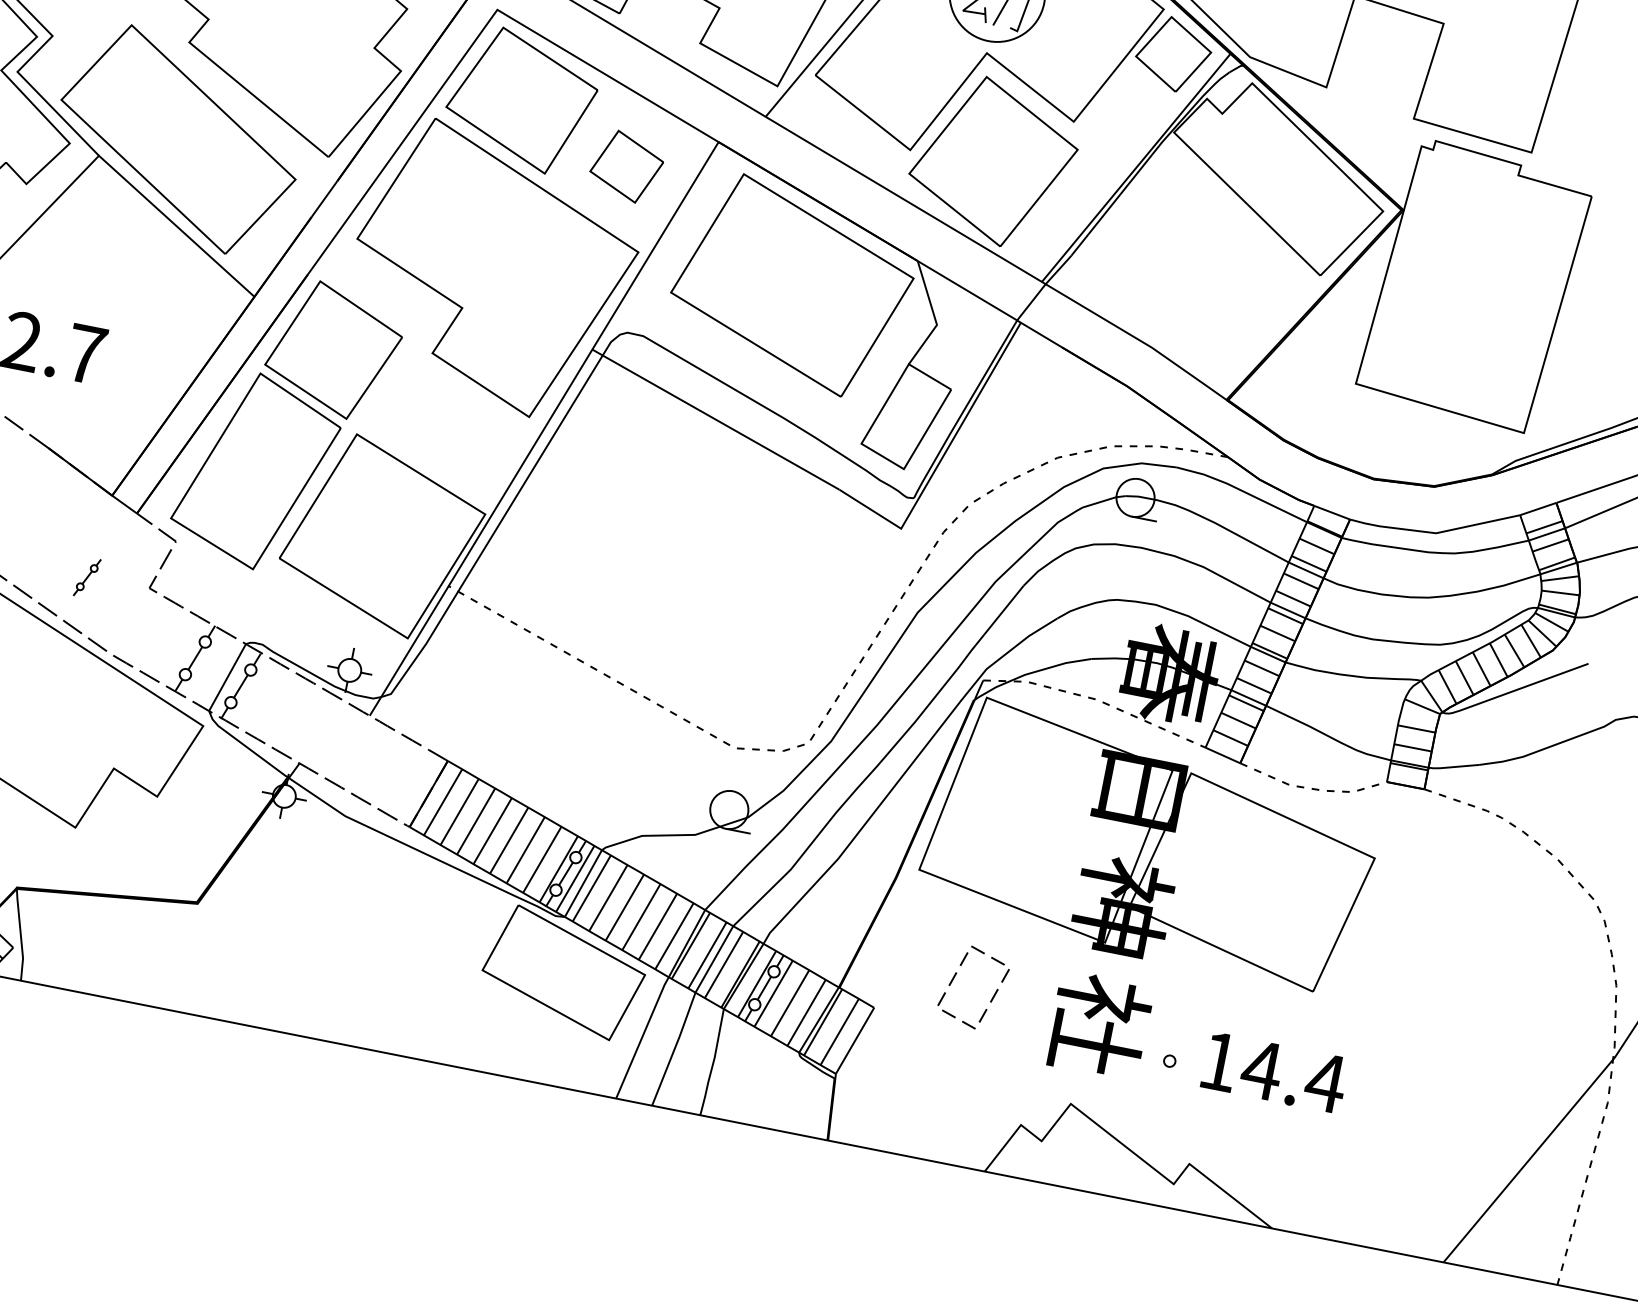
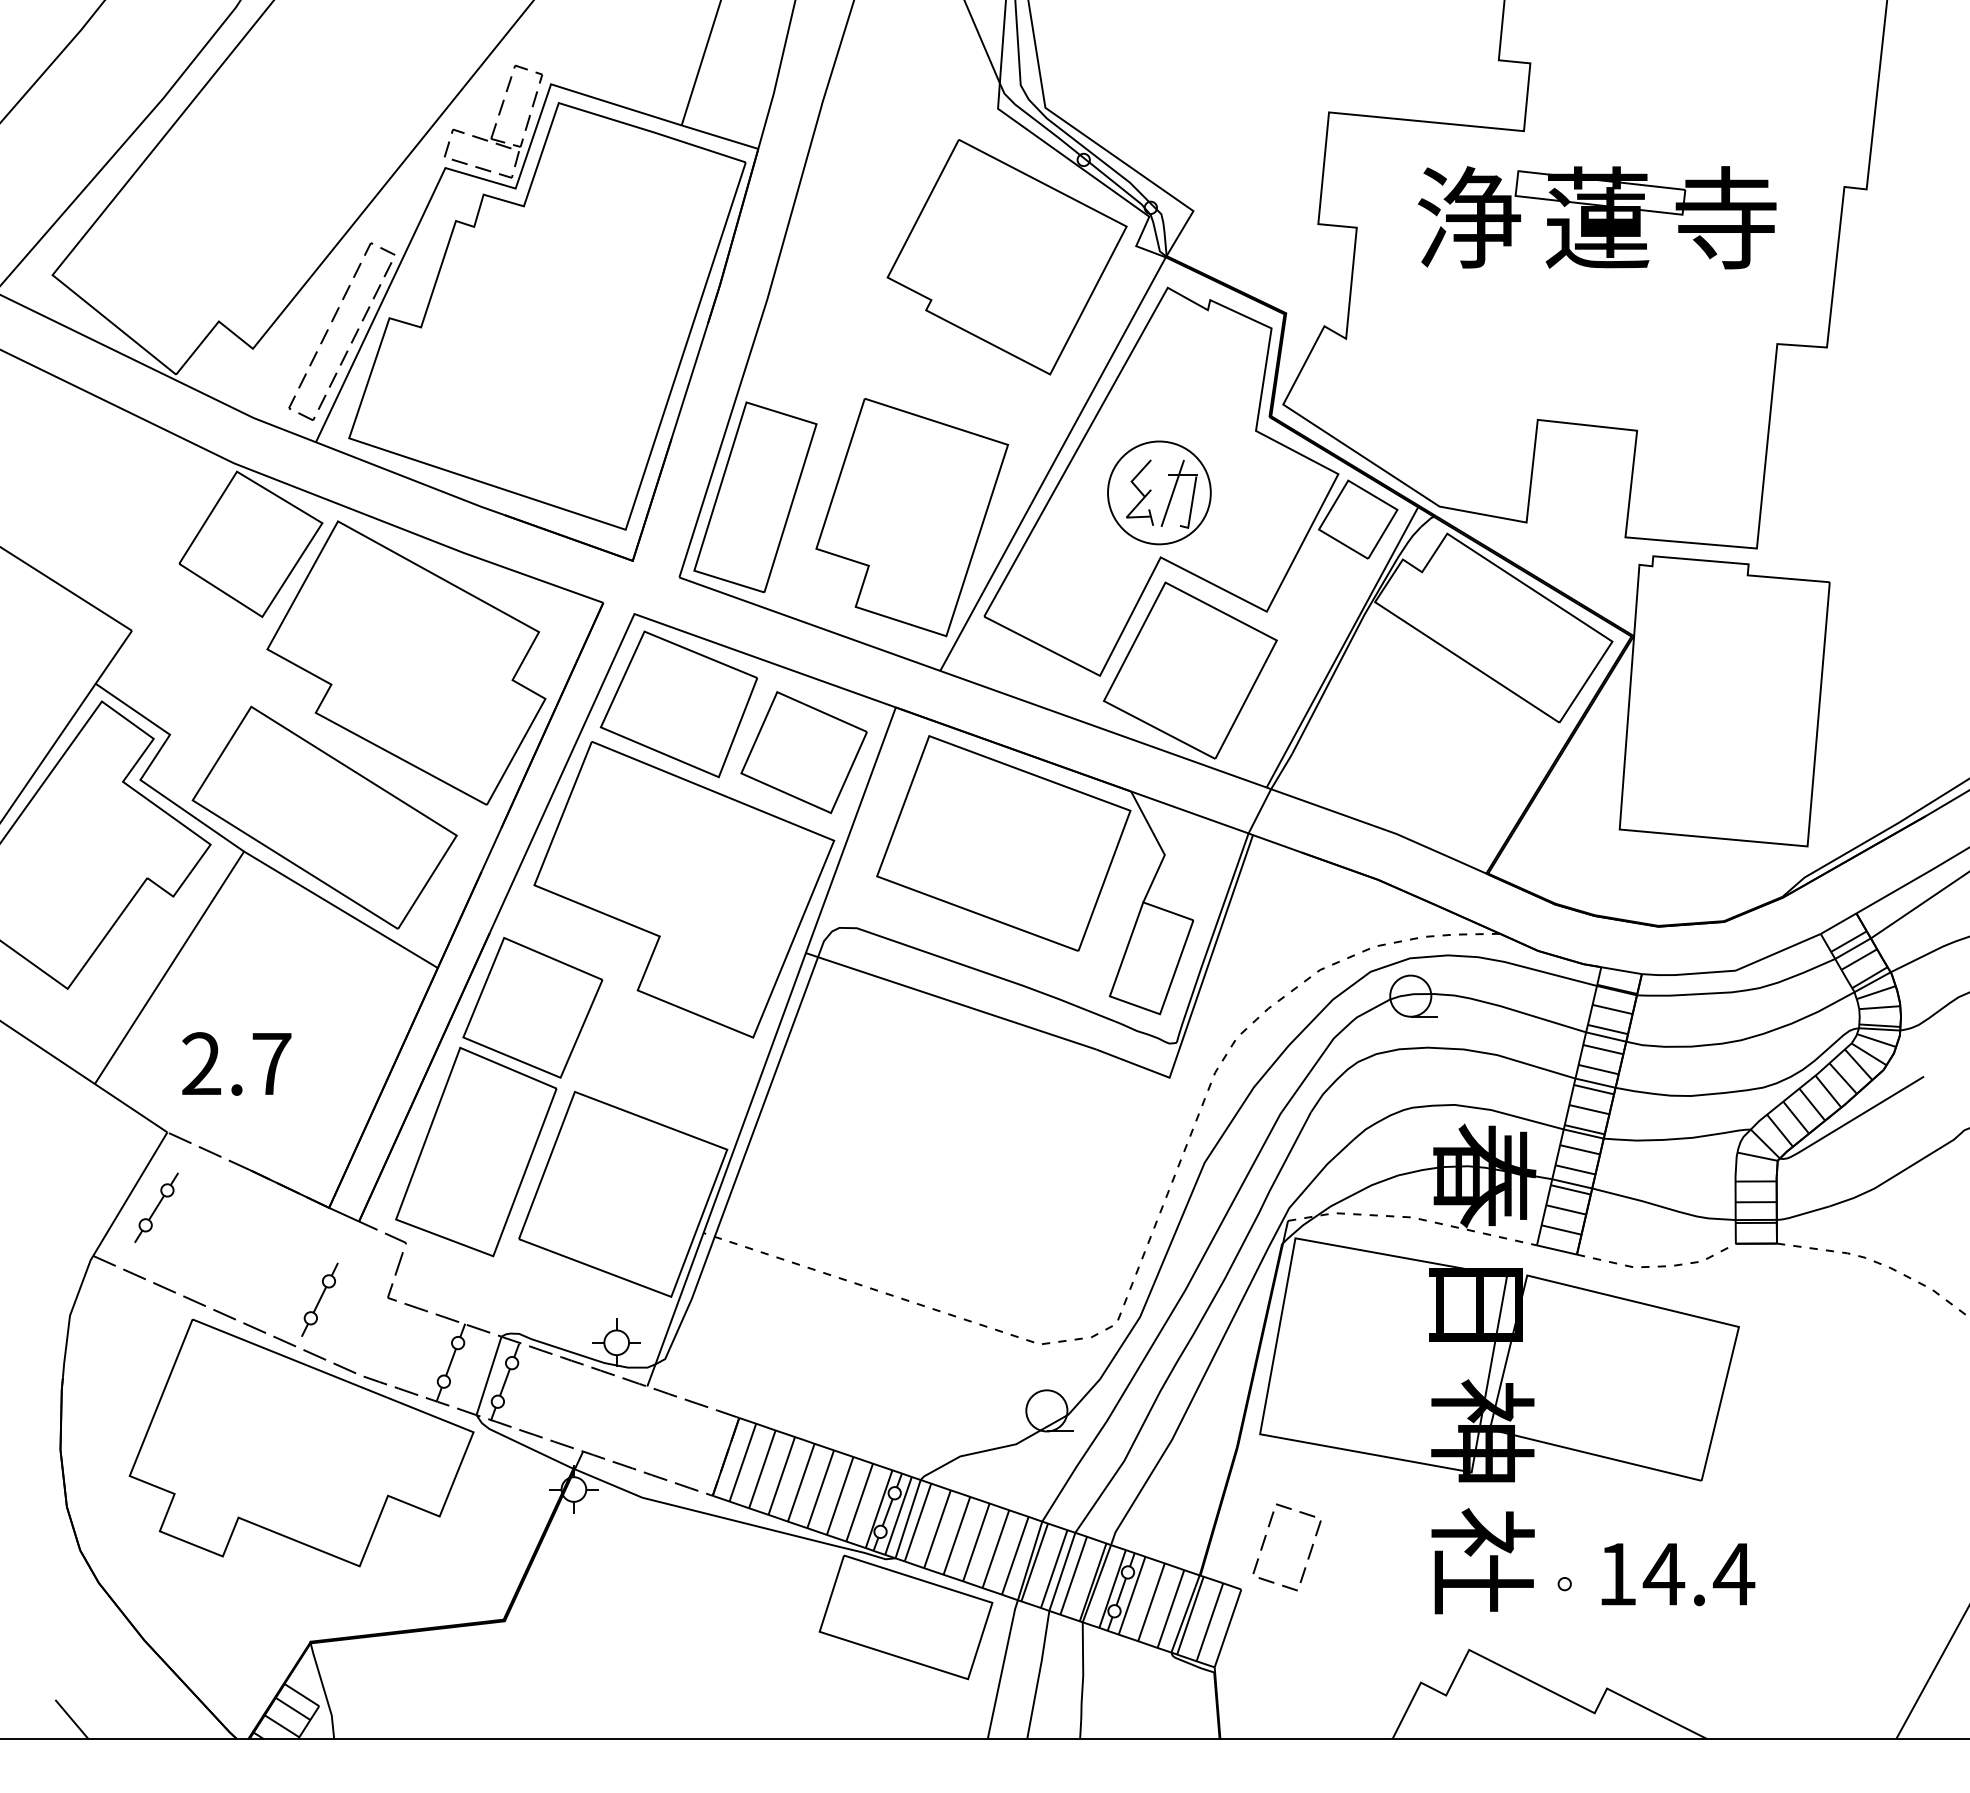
part: (626, 166) -> (803, 752), size x1.67
part: (86, 577) -> (319, 1299), size x1.67
part: (955, 977) -> (1265, 1540), moved

